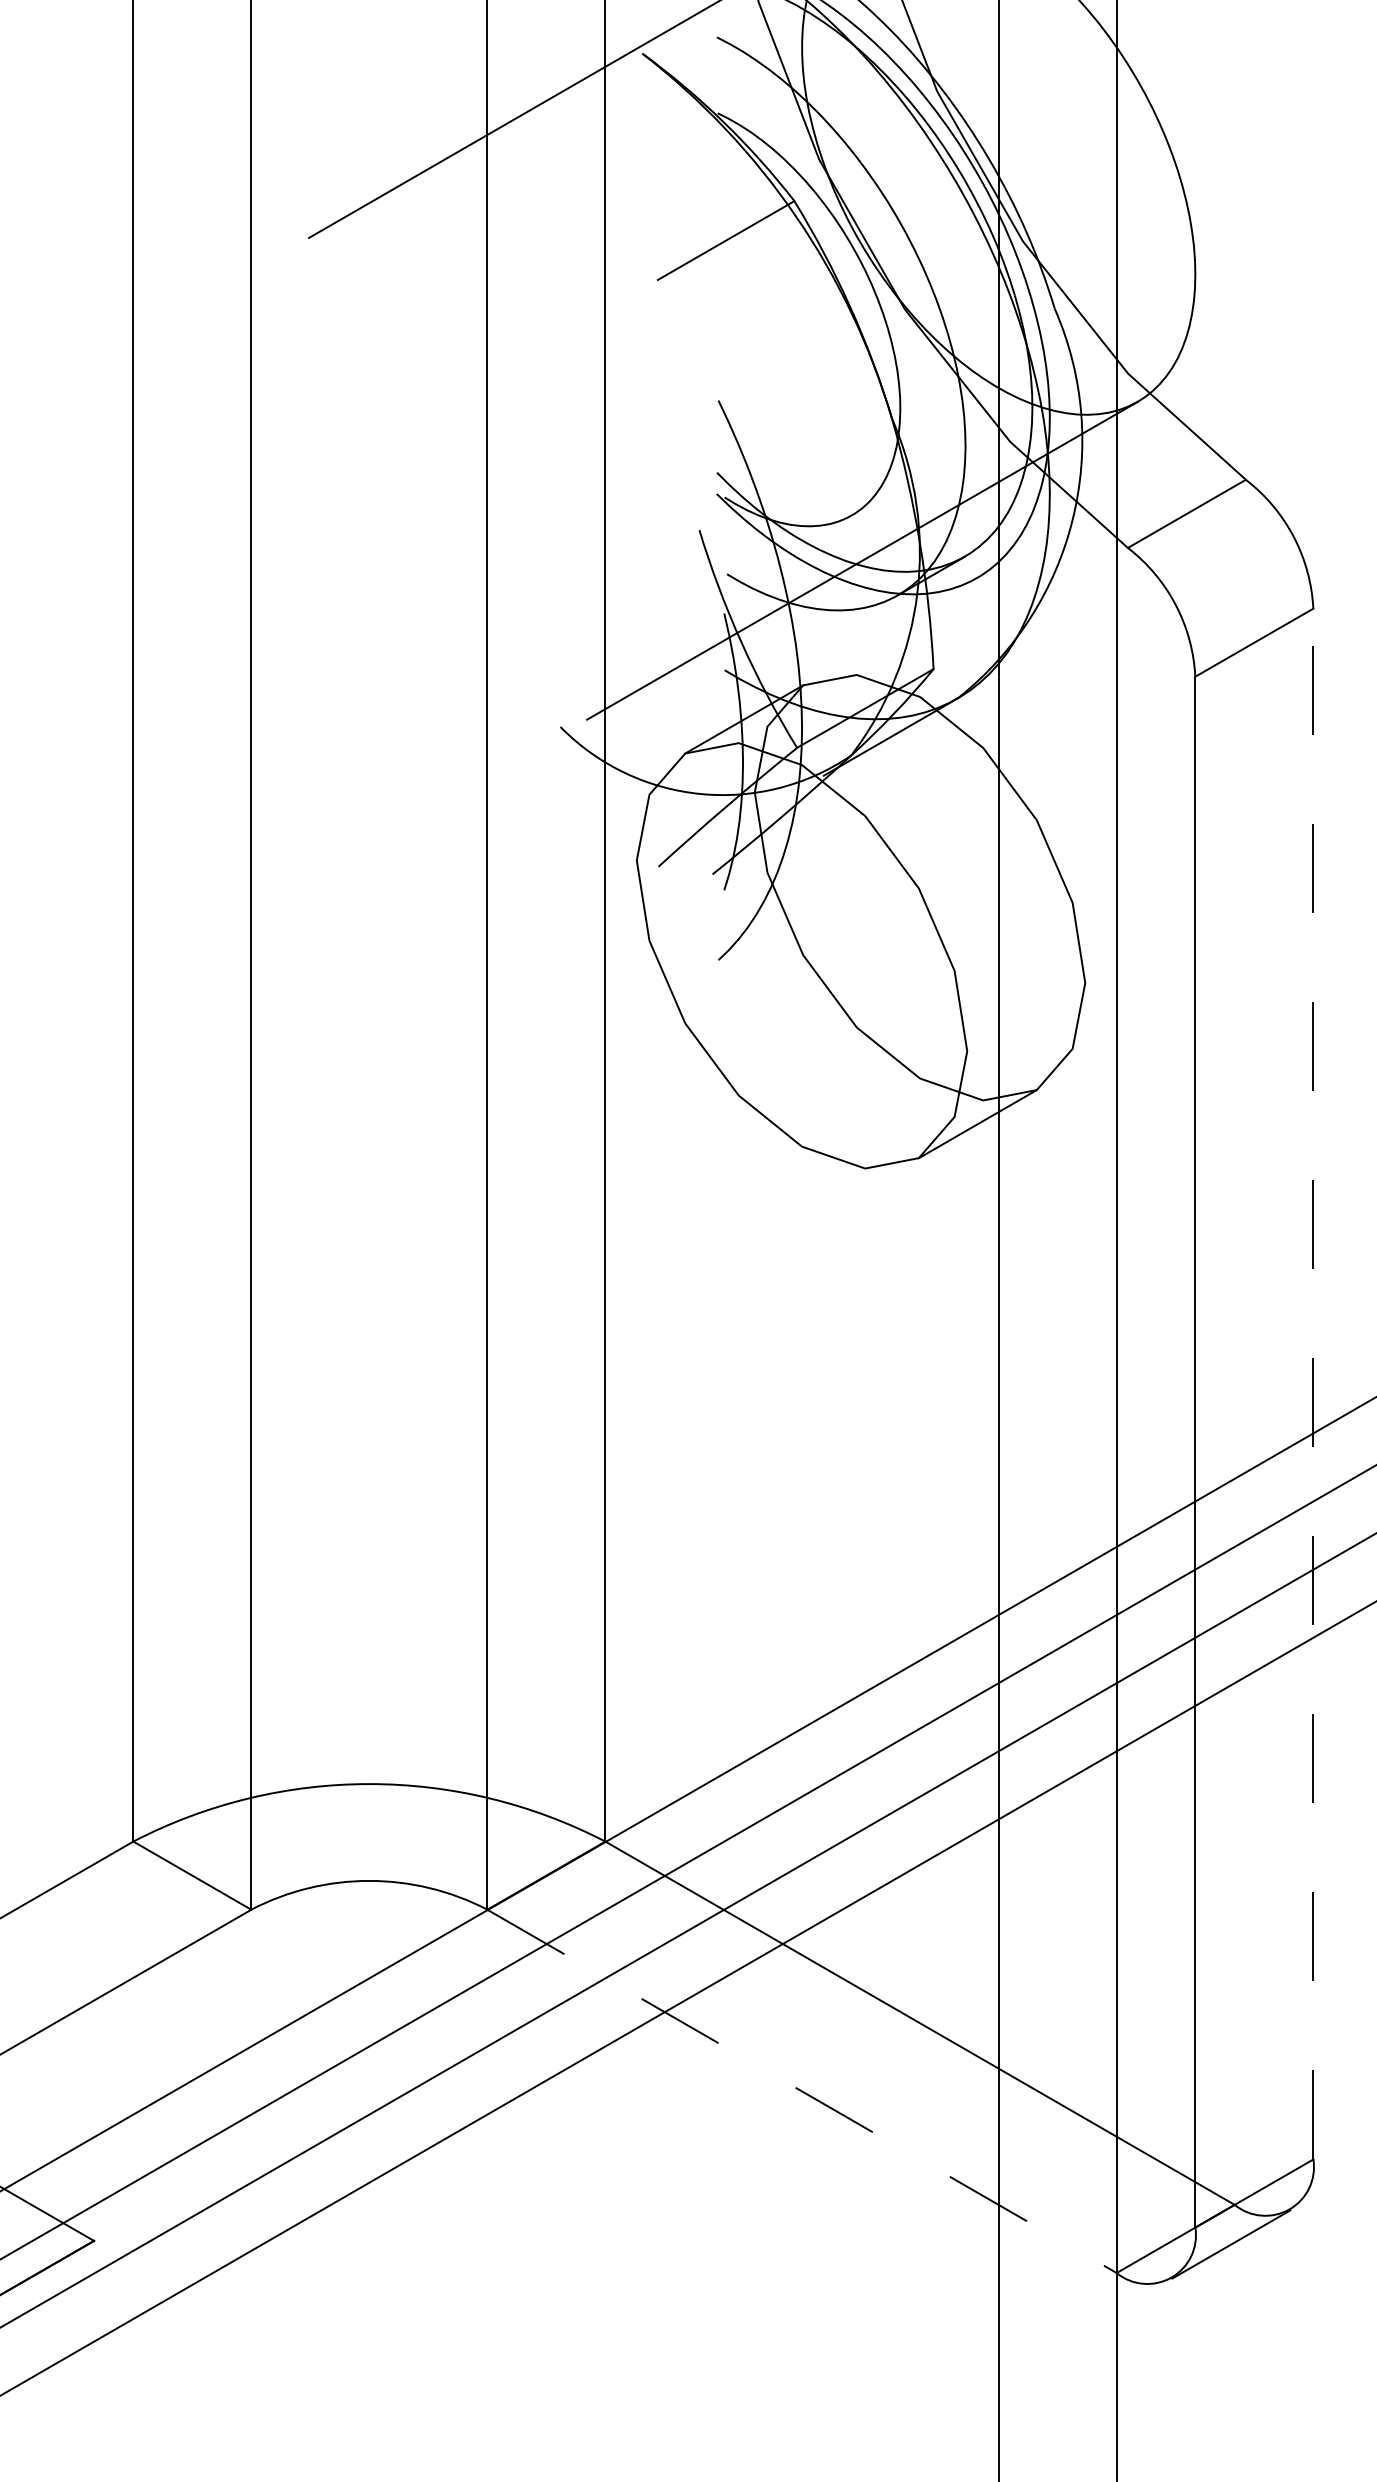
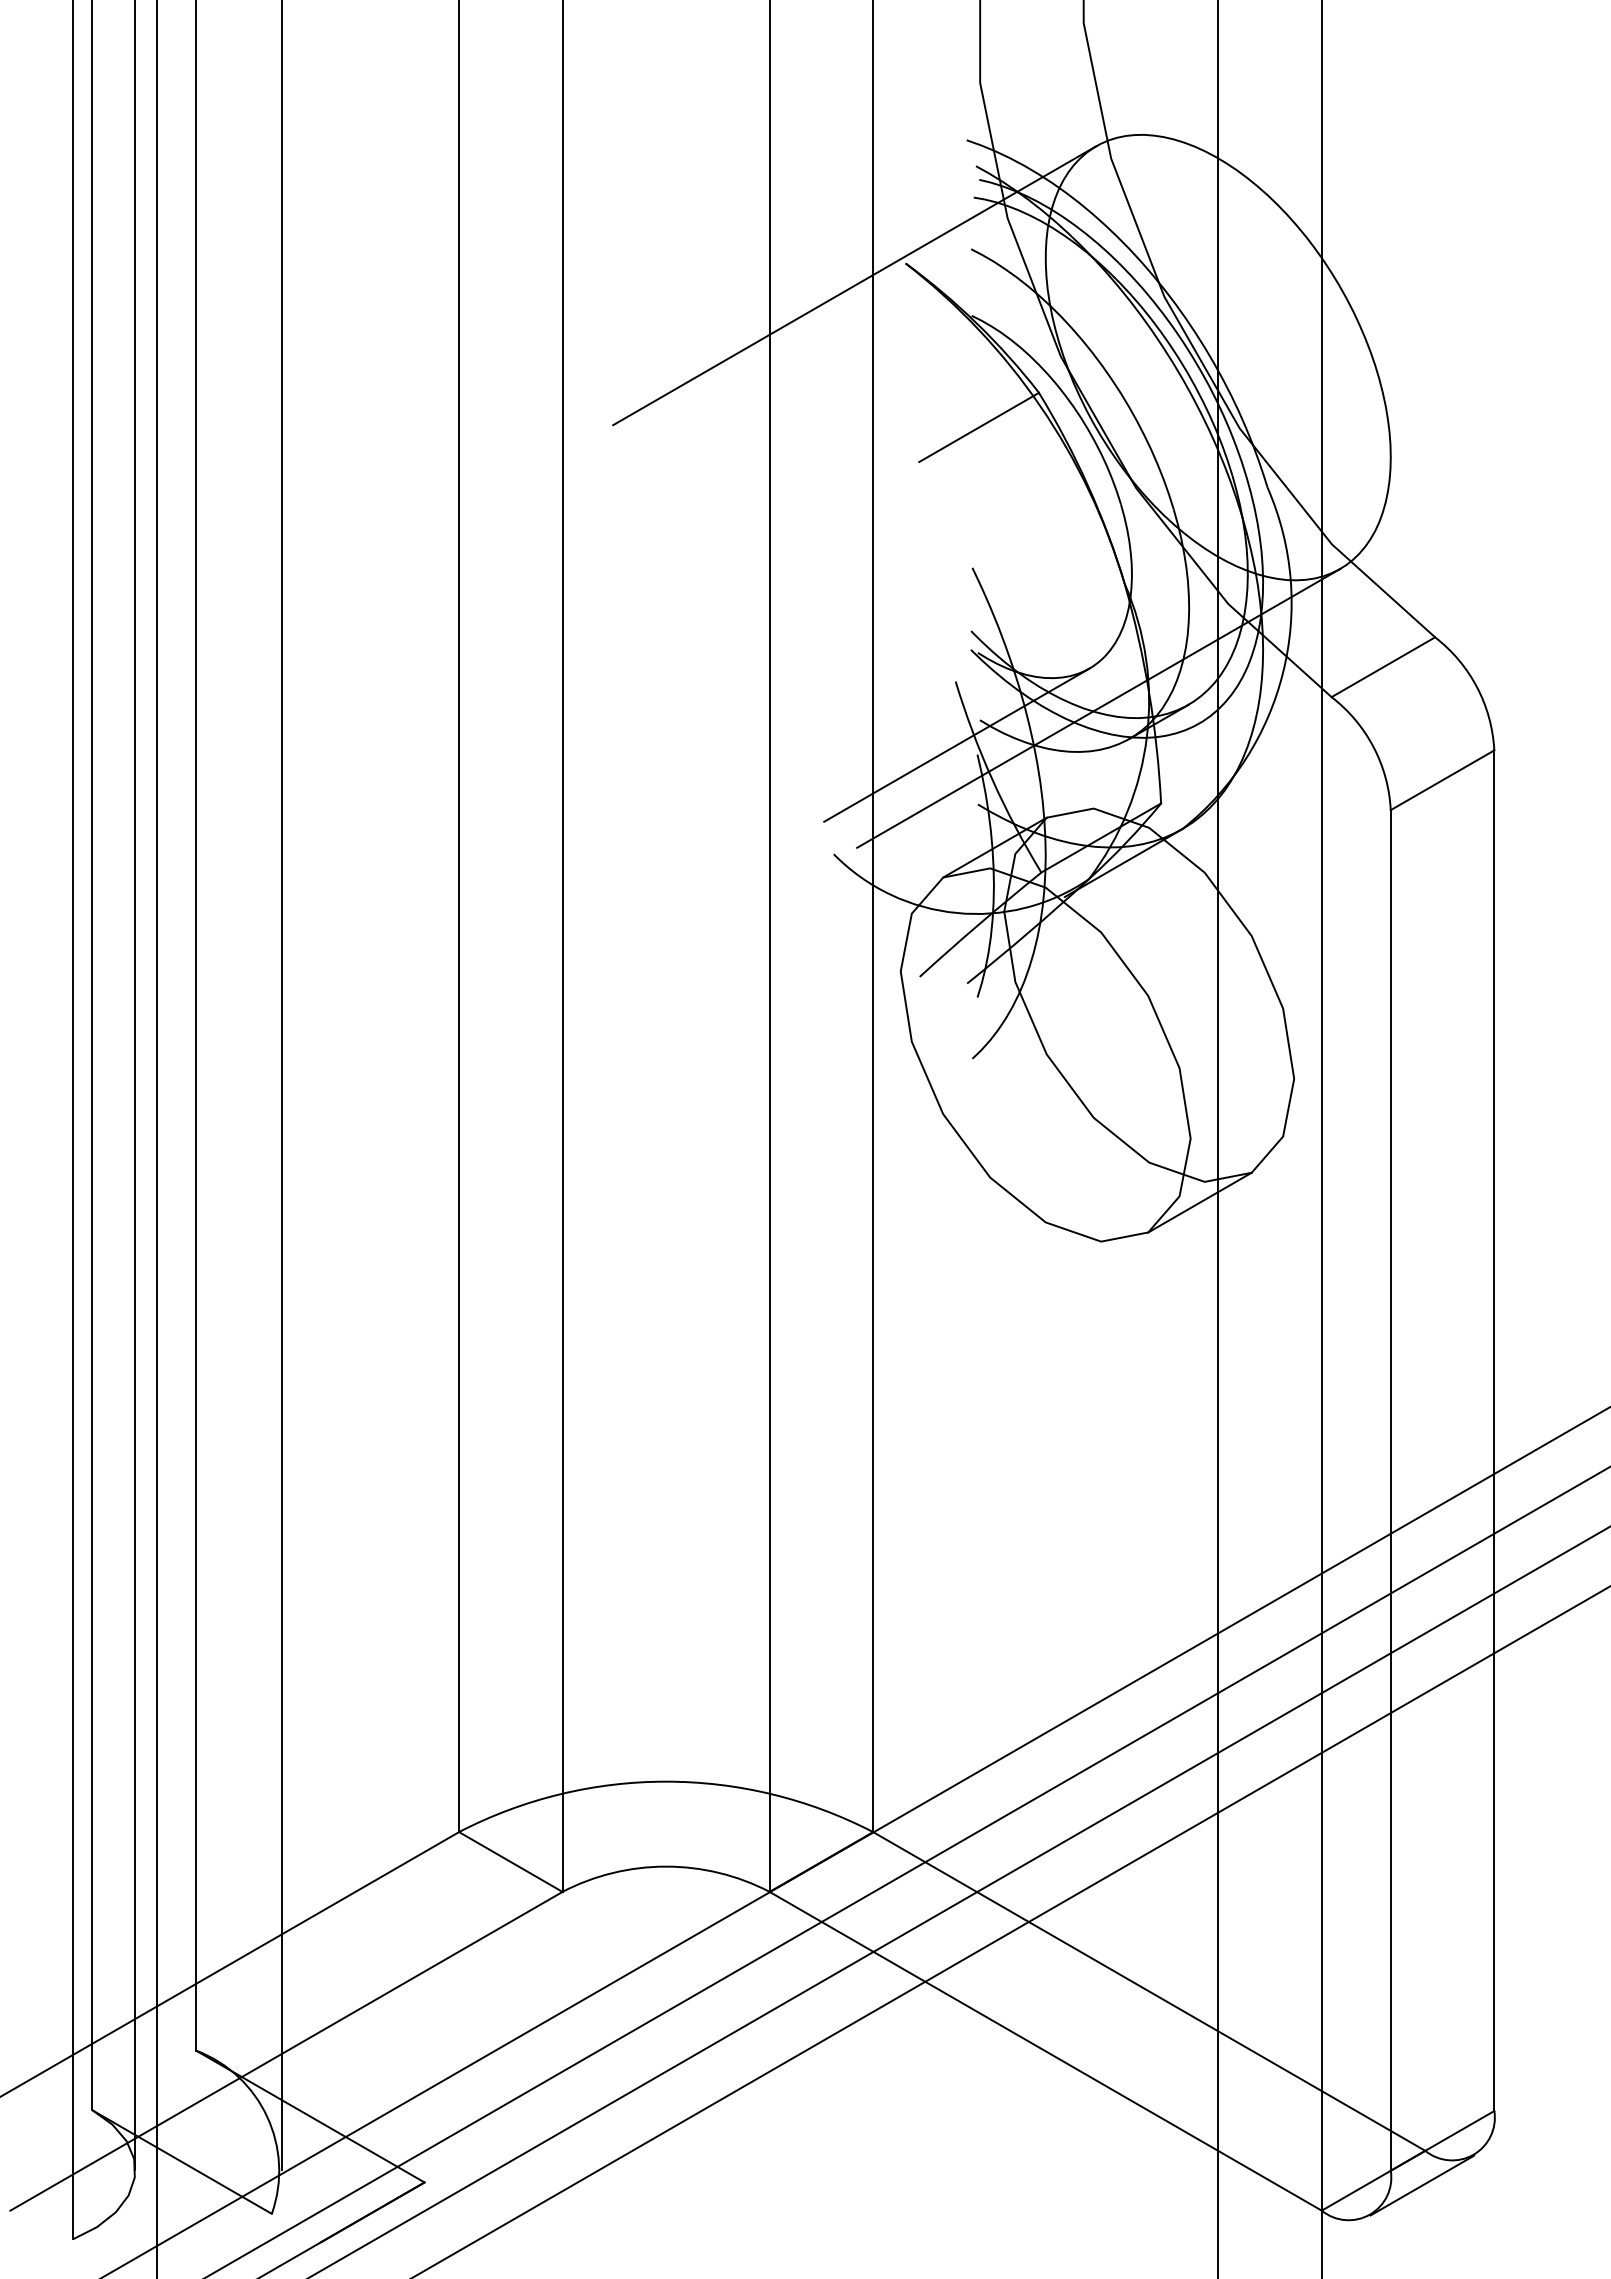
line: (700, 601) -> (956, 744), added
line: (1313, 1383) -> (1494, 1430), dashed -> solid
line: (801, 2091) -> (1045, 2051), dashed -> solid

